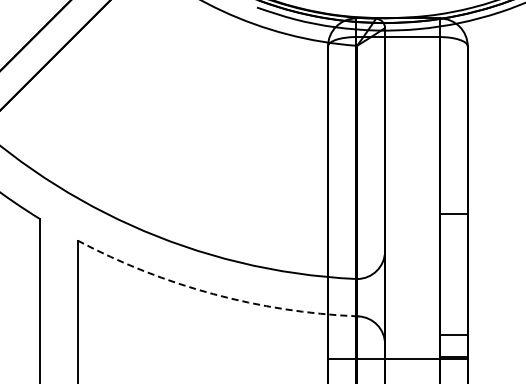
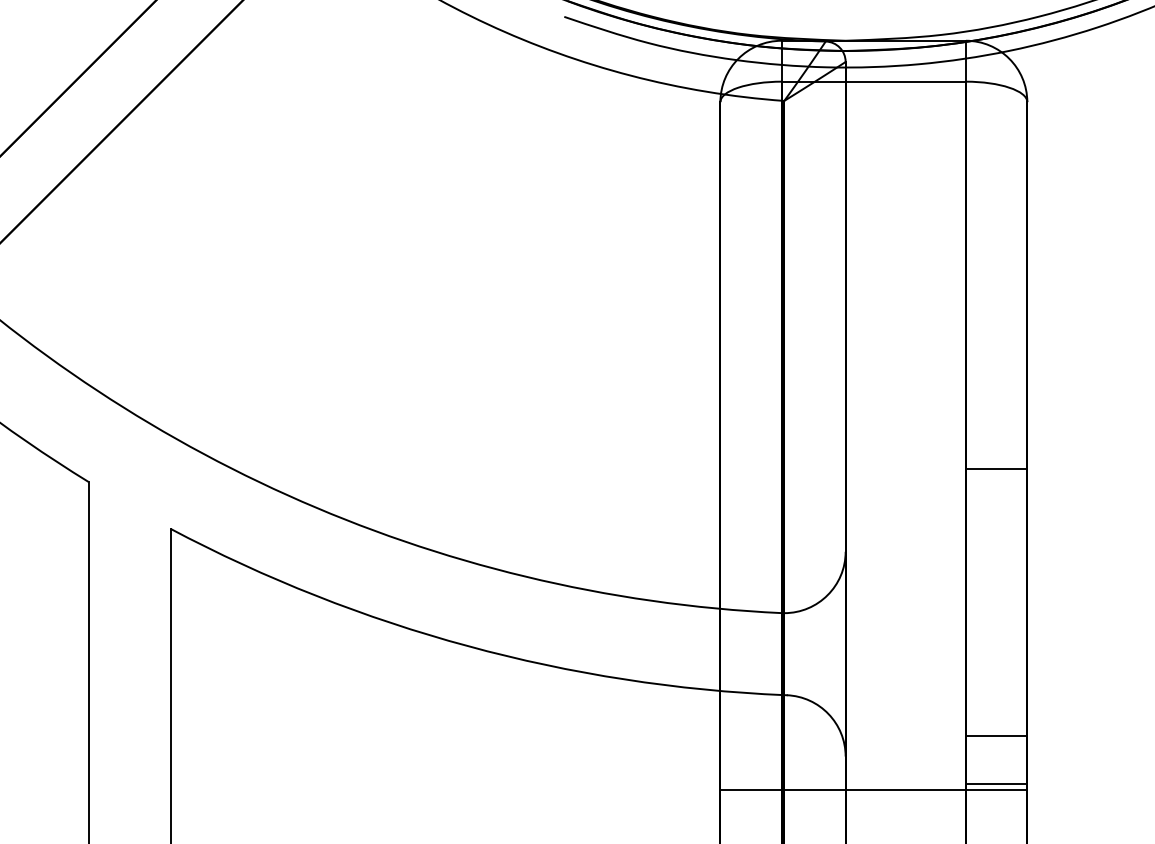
arc: (213, 294) -> (468, 647), dashed -> solid

